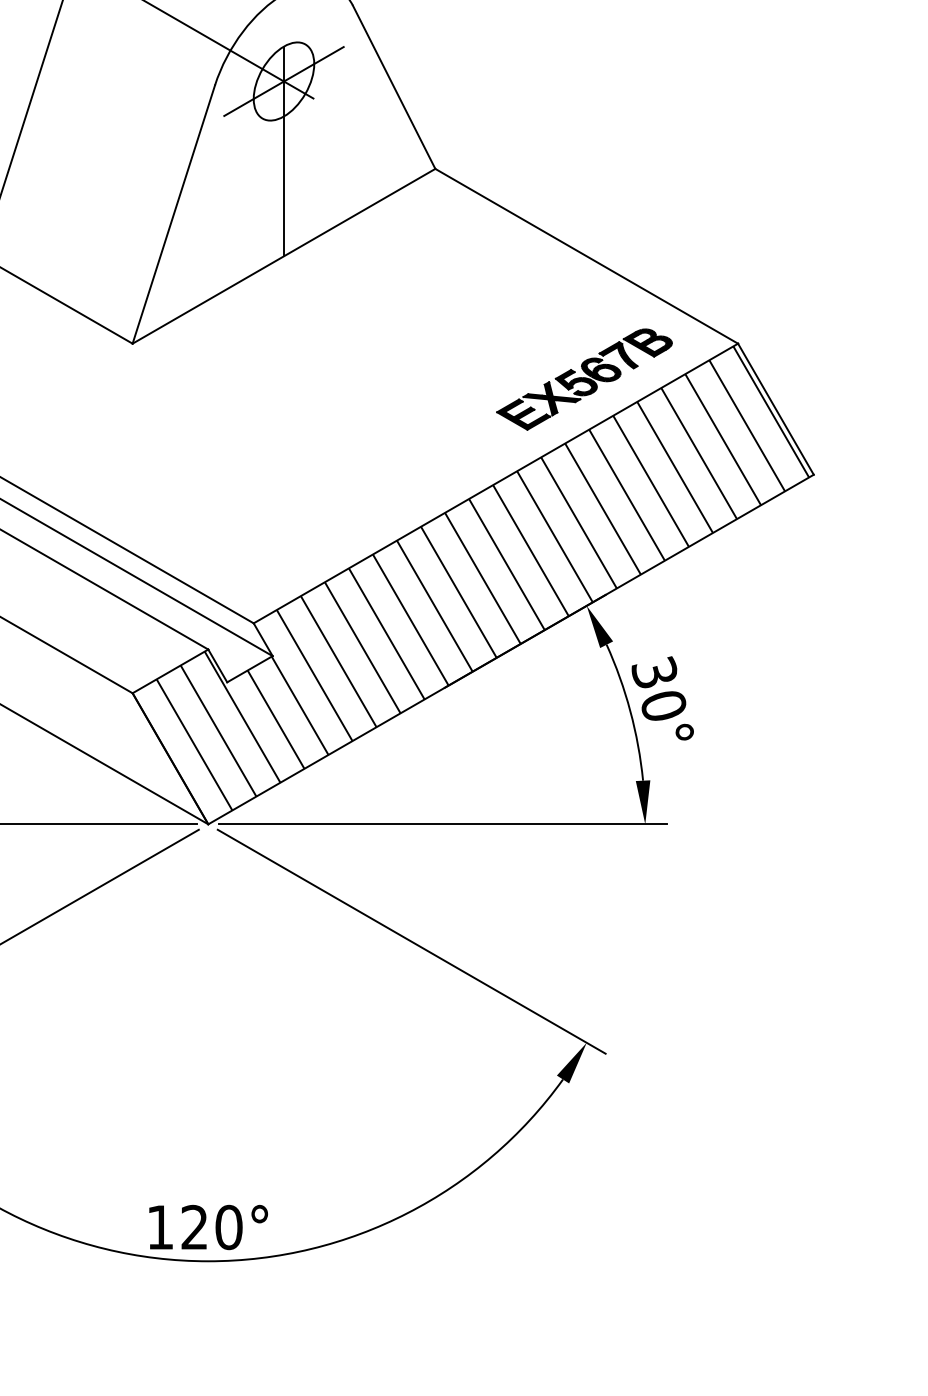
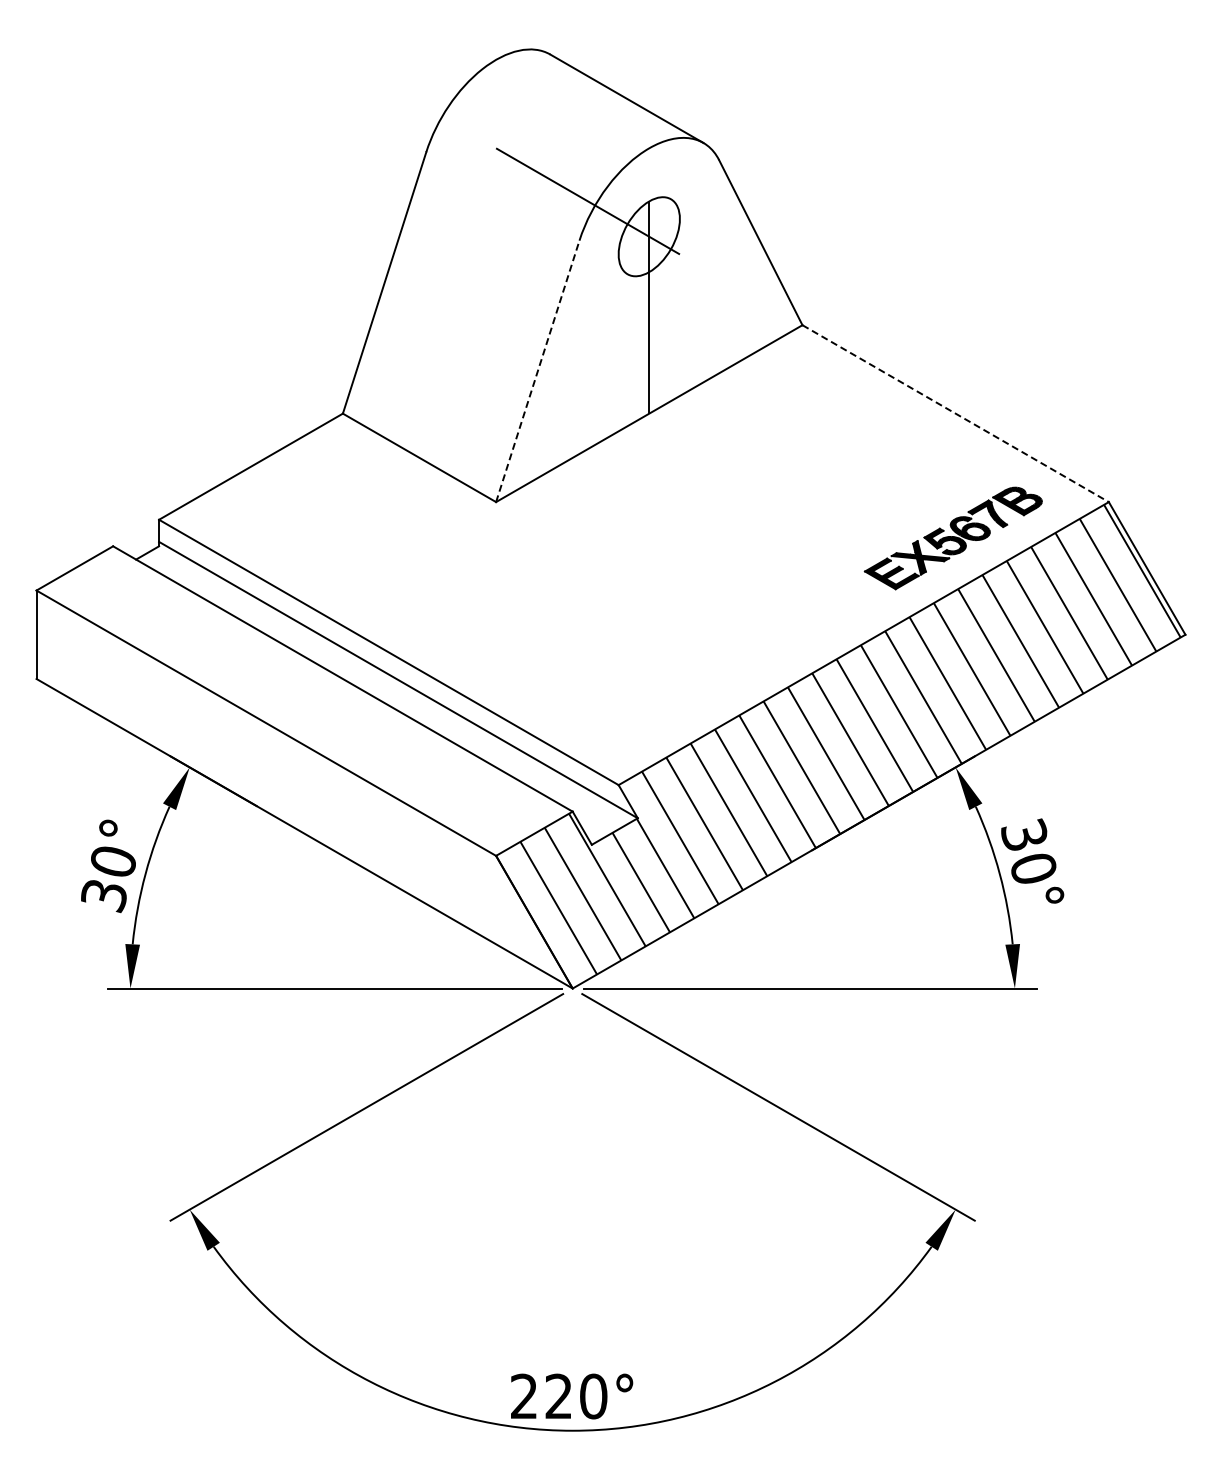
line: (284, 81) -> (649, 236), removed
line: (173, 213) -> (537, 370), solid -> dashed
line: (586, 256) -> (955, 413), solid -> dashed
text: (159, 1226) -> (523, 1395), 120° -> 220°

